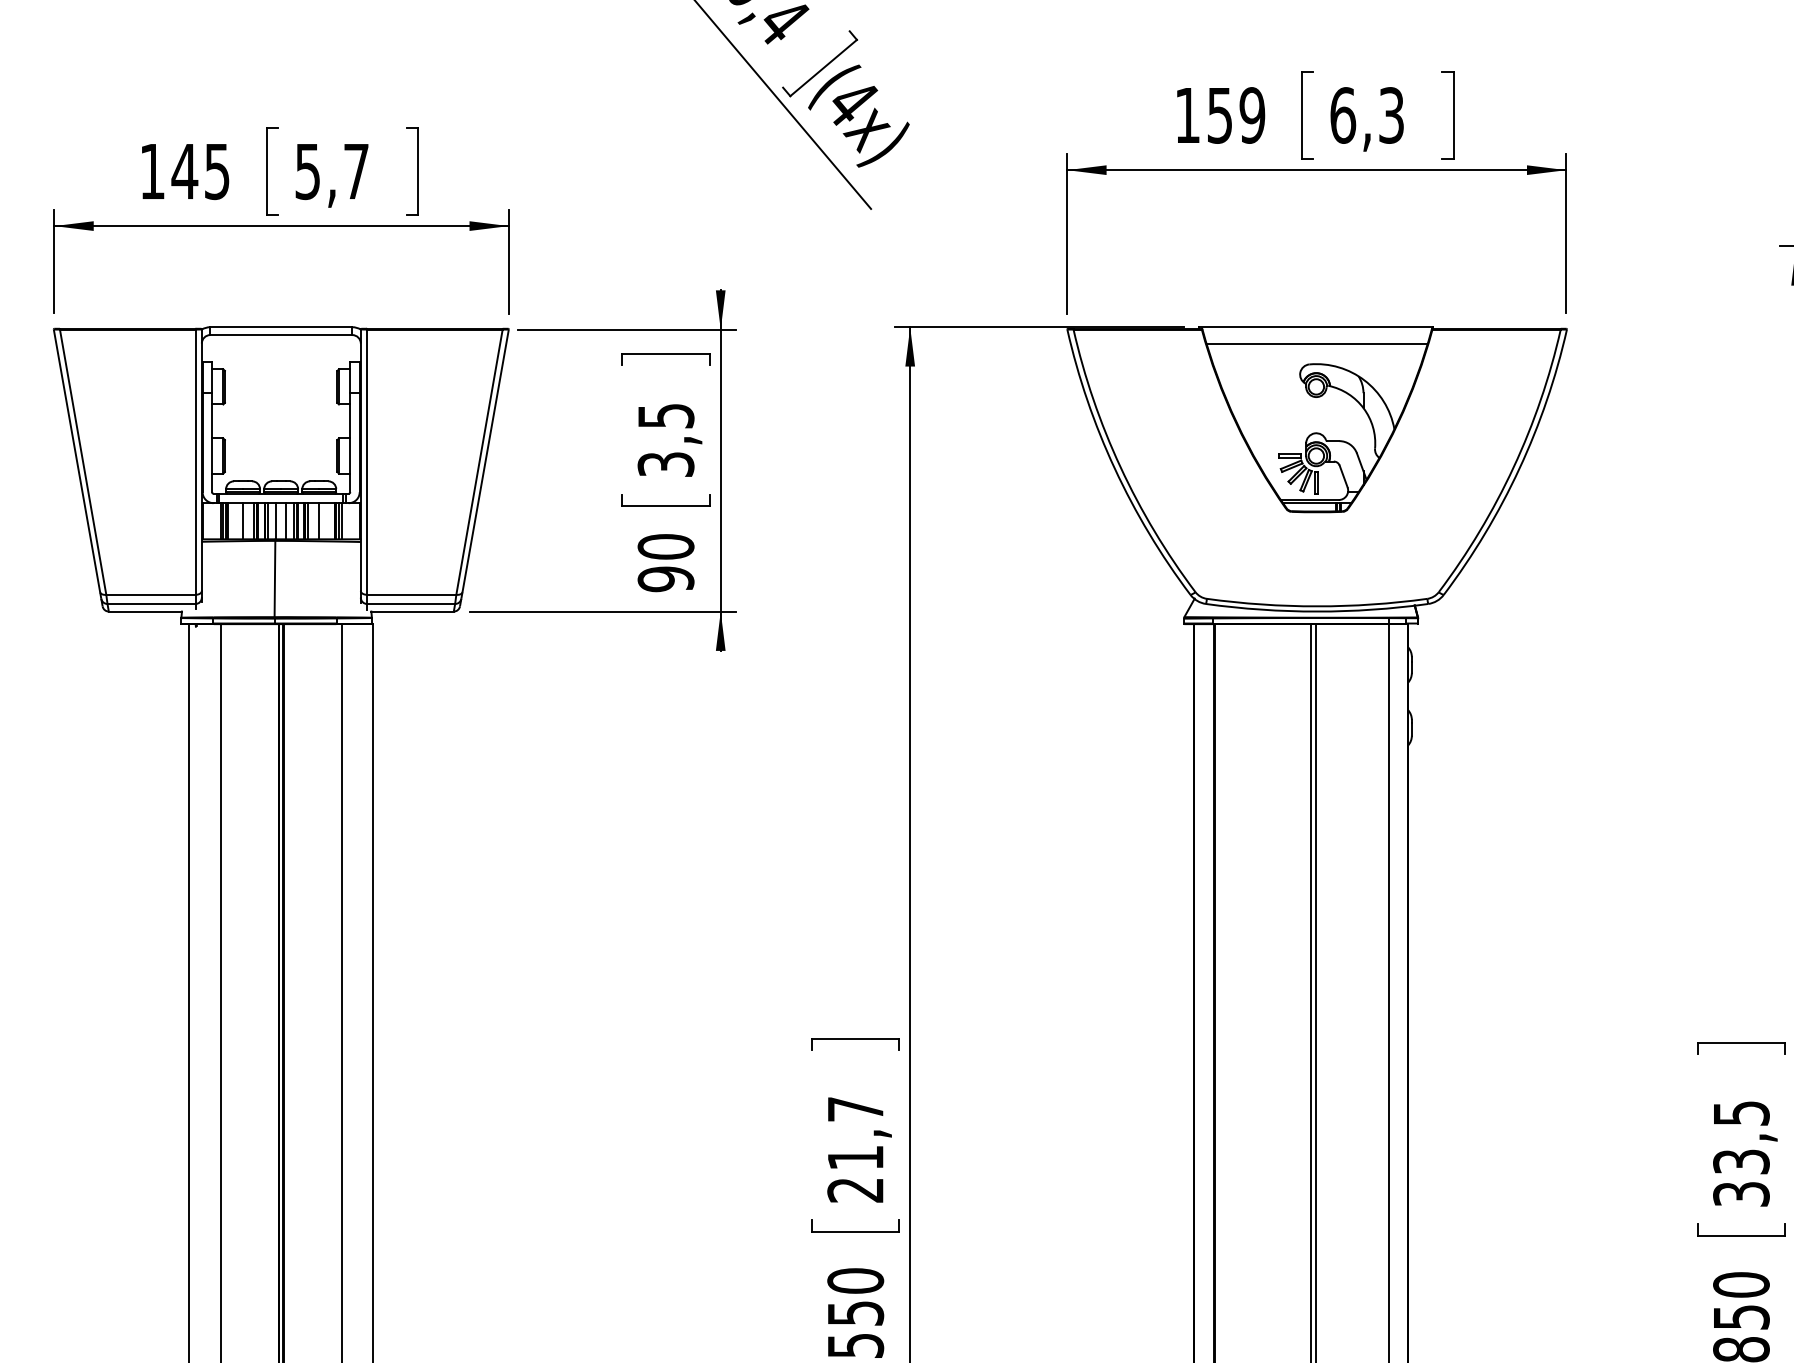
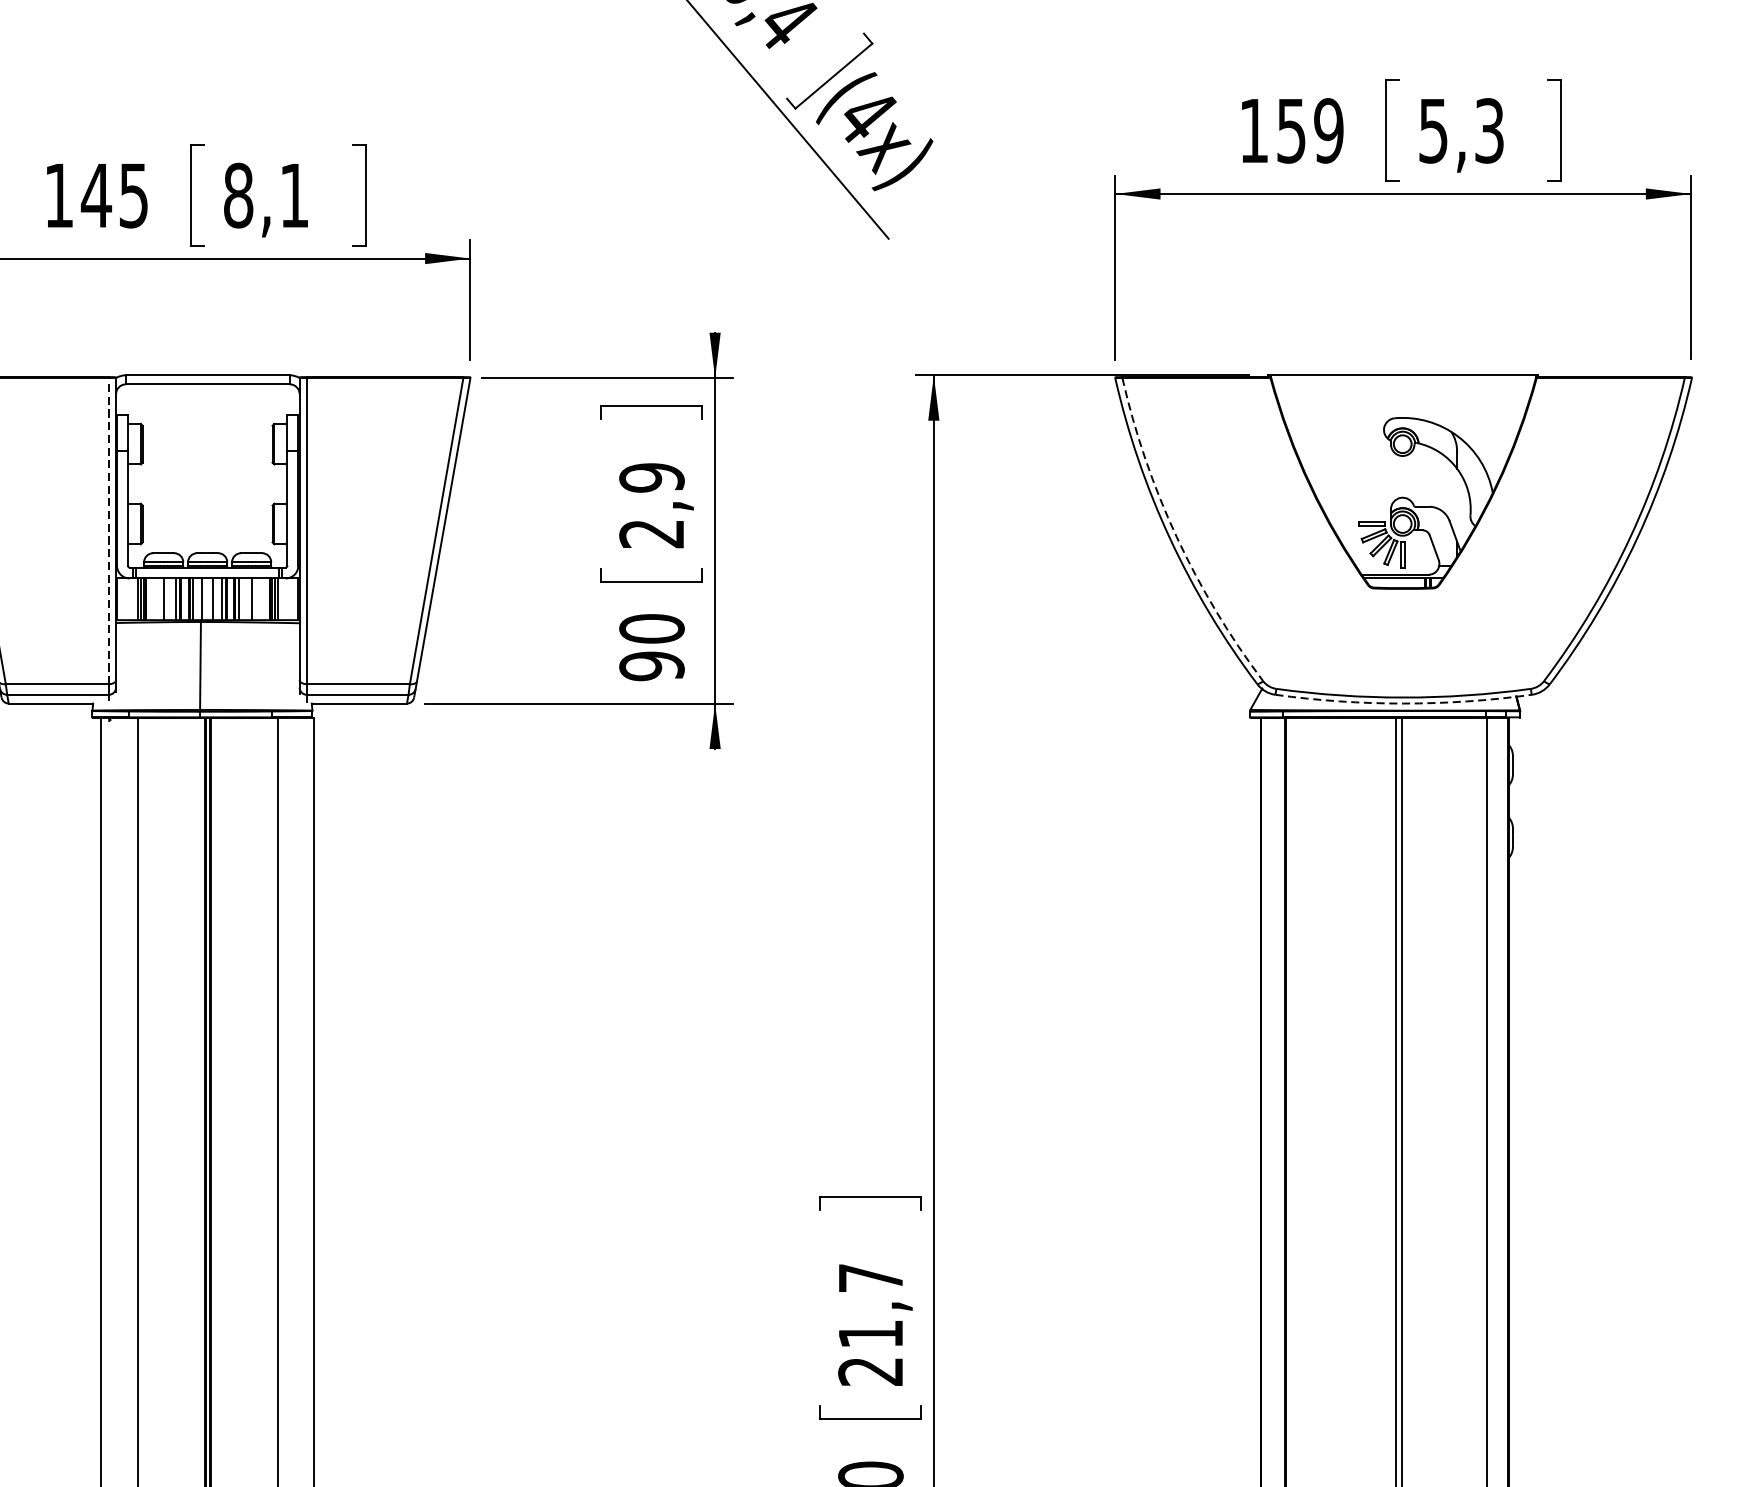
text: (1343, 115) -> (1434, 130), 6,3 -> 5,3
text: (331, 171) -> (265, 195), 5,7 -> 8,1
line: (1316, 343) -> (1402, 394), removed
text: (665, 439) -> (651, 504), 3,5 -> 2,9
line: (195, 462) -> (108, 531), solid -> dashed
arc: (1120, 467) -> (1176, 537), solid -> dashed
arc: (1317, 611) -> (1404, 703), solid -> dashed

